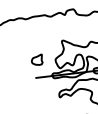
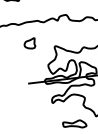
part: (36, 59) -> (29, 43), moved

